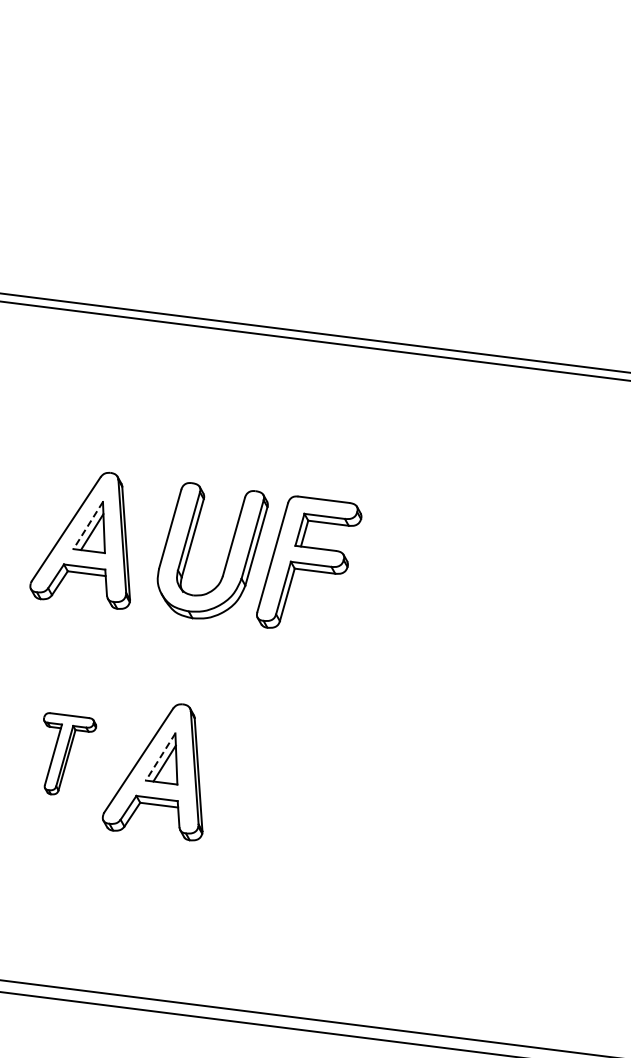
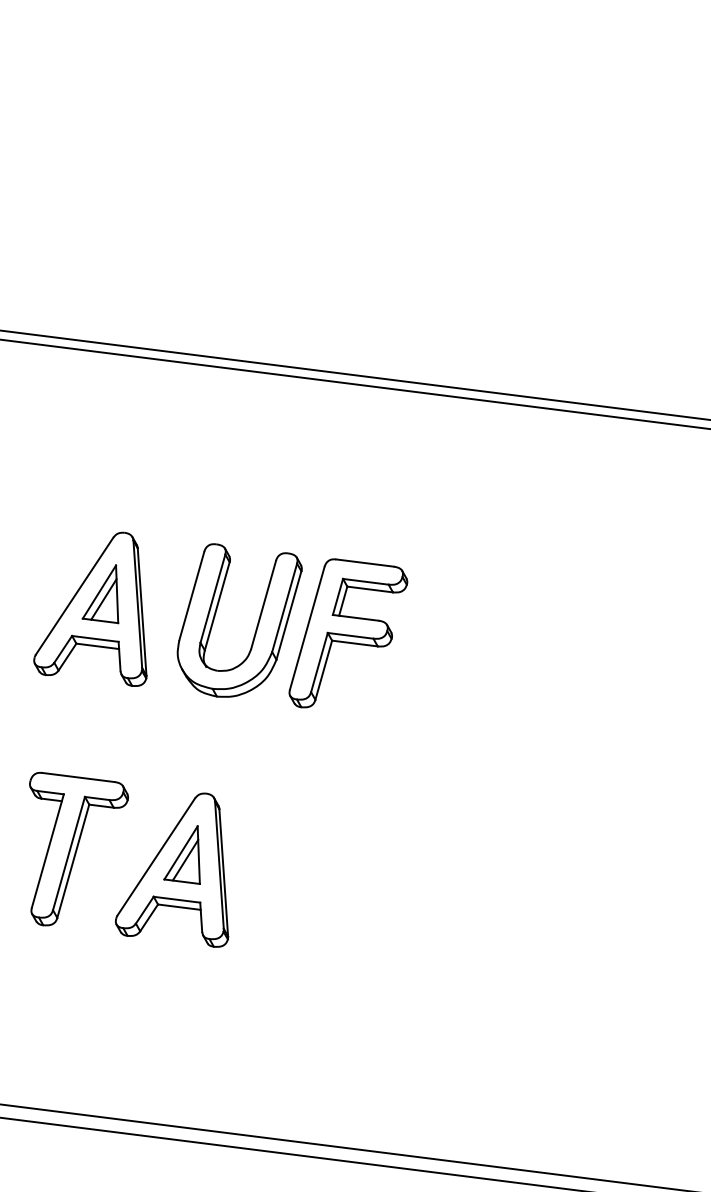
line: (88, 525) -> (99, 592), dashed -> solid
part: (69, 753) -> (78, 848), size x1.67
line: (160, 757) -> (180, 853), dashed -> solid

